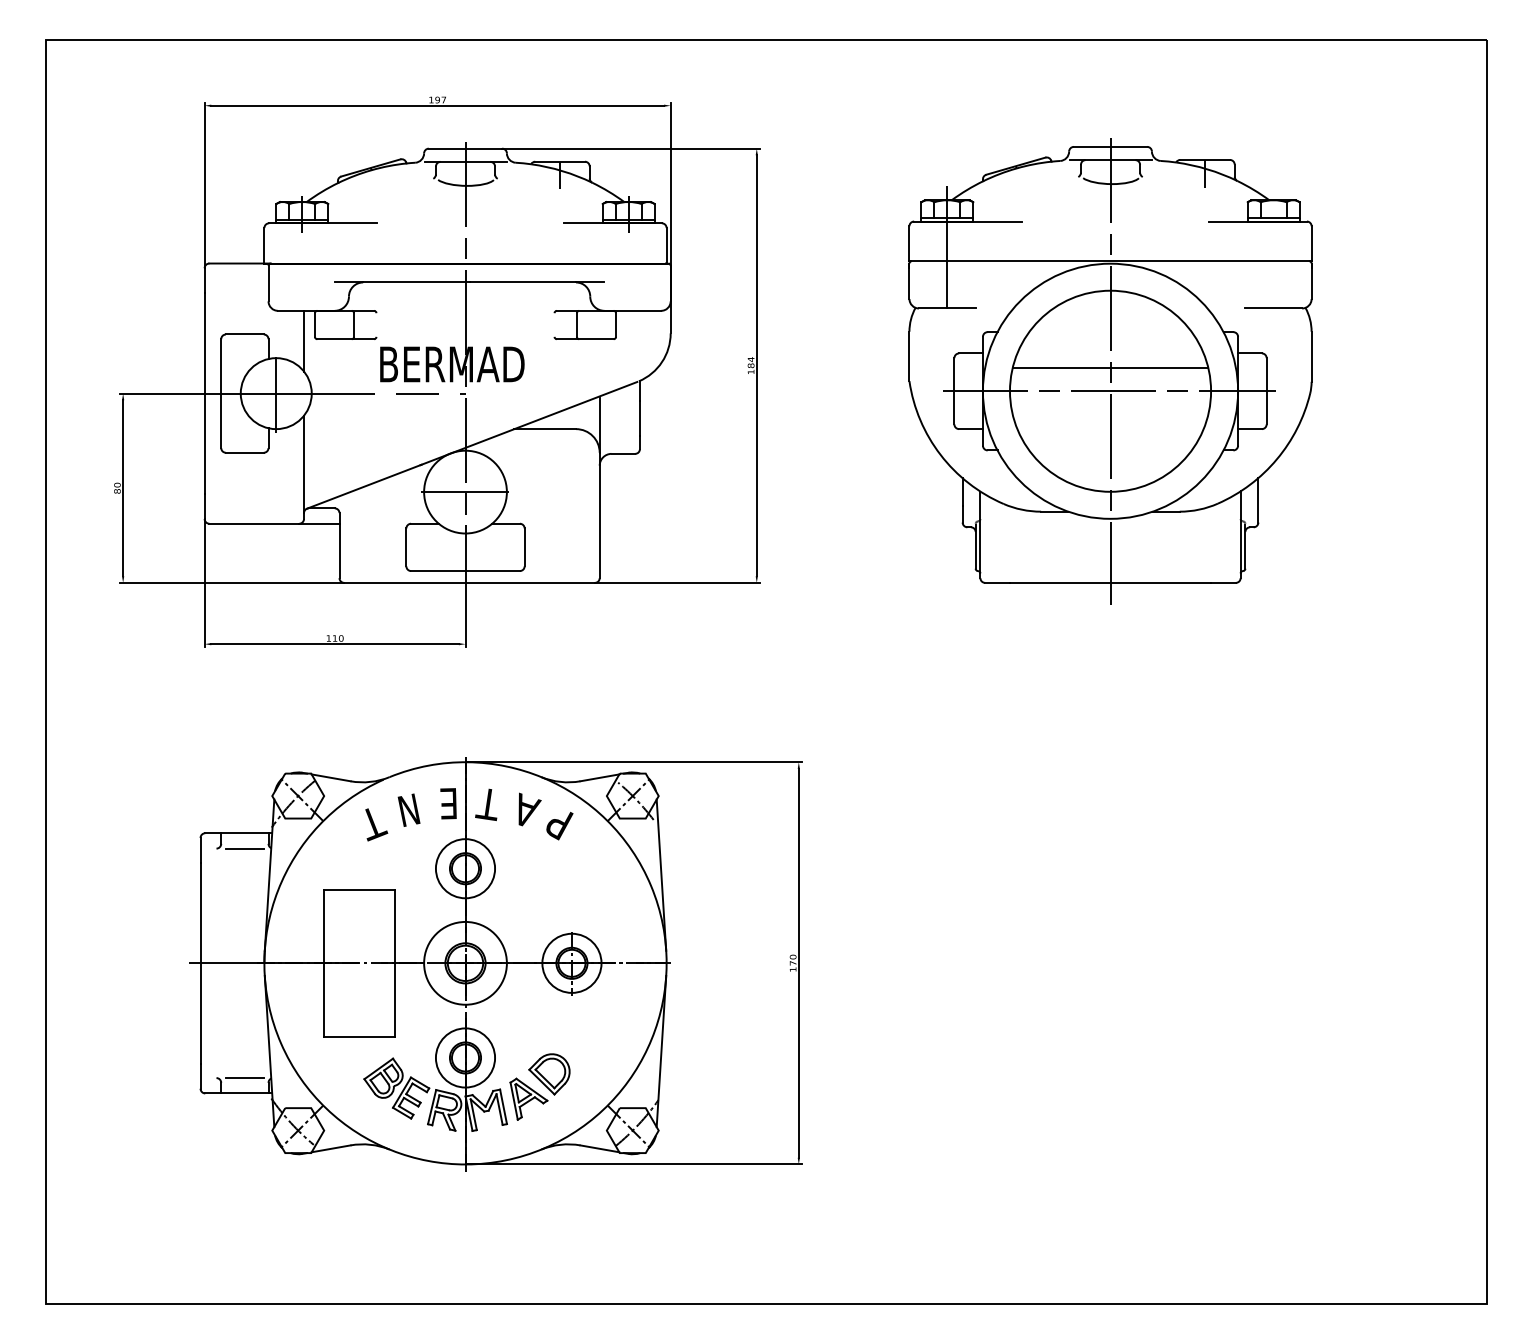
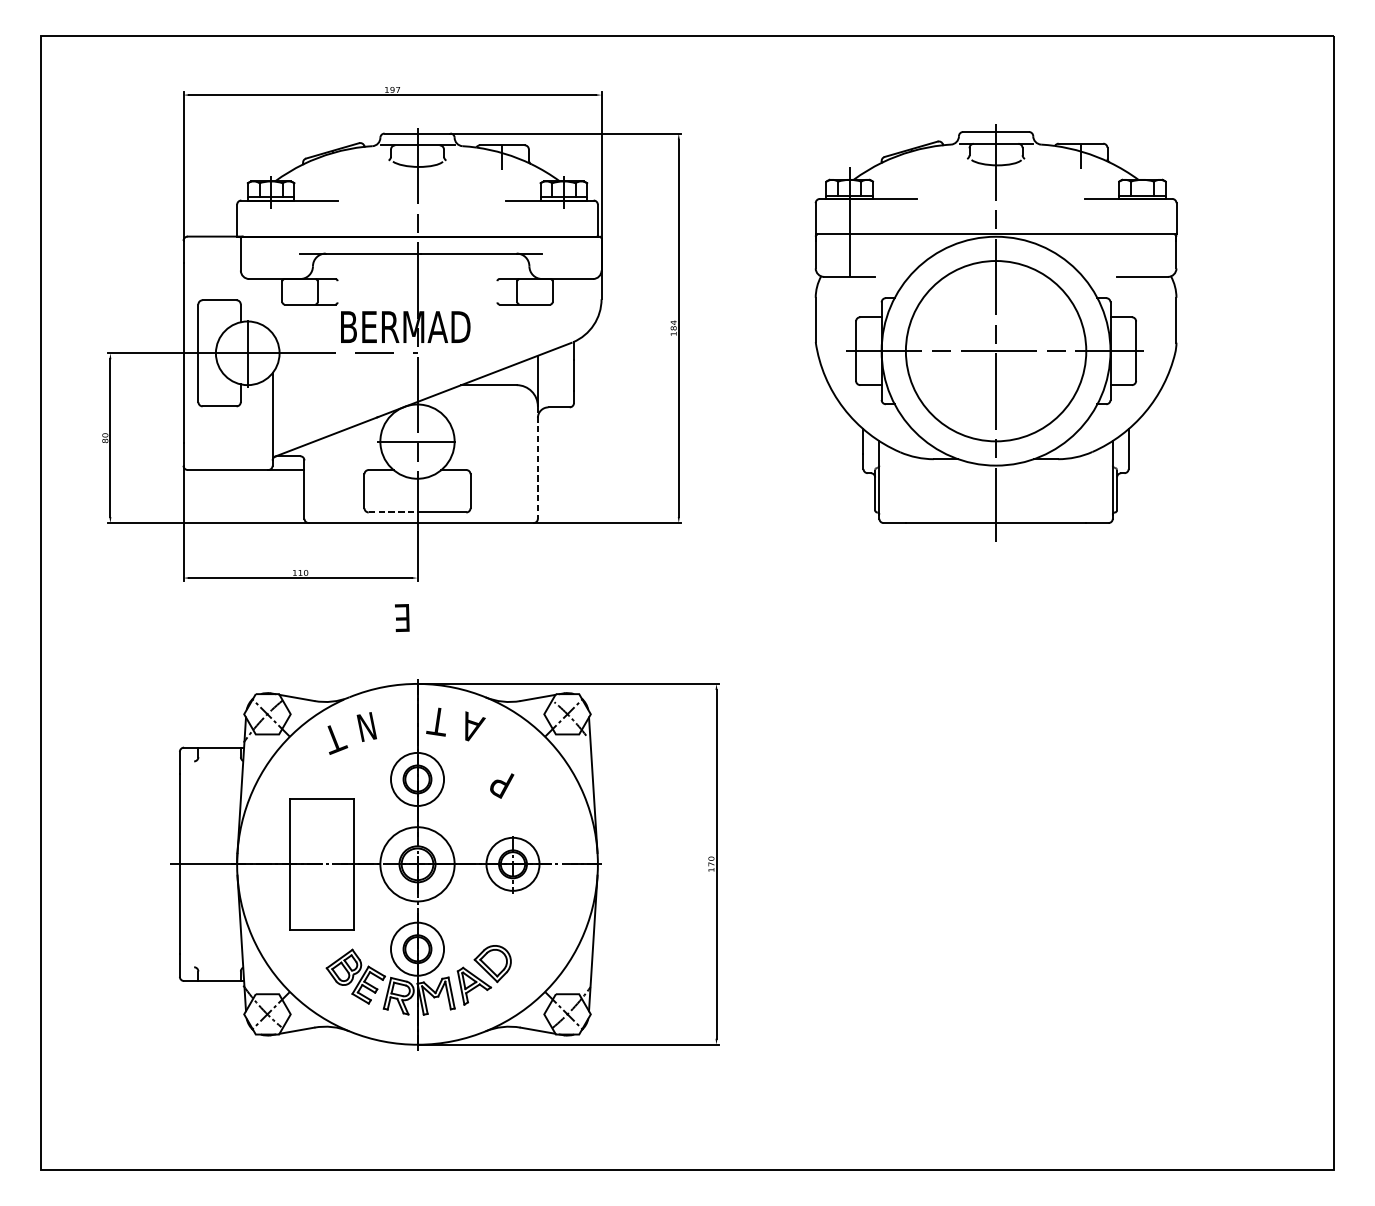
line: (304, 340) -> (273, 305), removed
line: (1110, 367) -> (996, 329), removed
line: (599, 515) -> (537, 462), solid -> dashed
line: (438, 571) -> (393, 512), solid -> dashed
text: (448, 803) -> (402, 617), moved
text: (559, 826) -> (501, 786), moved
line: (244, 848) -> (219, 761), removed
line: (244, 1078) -> (219, 967), removed

